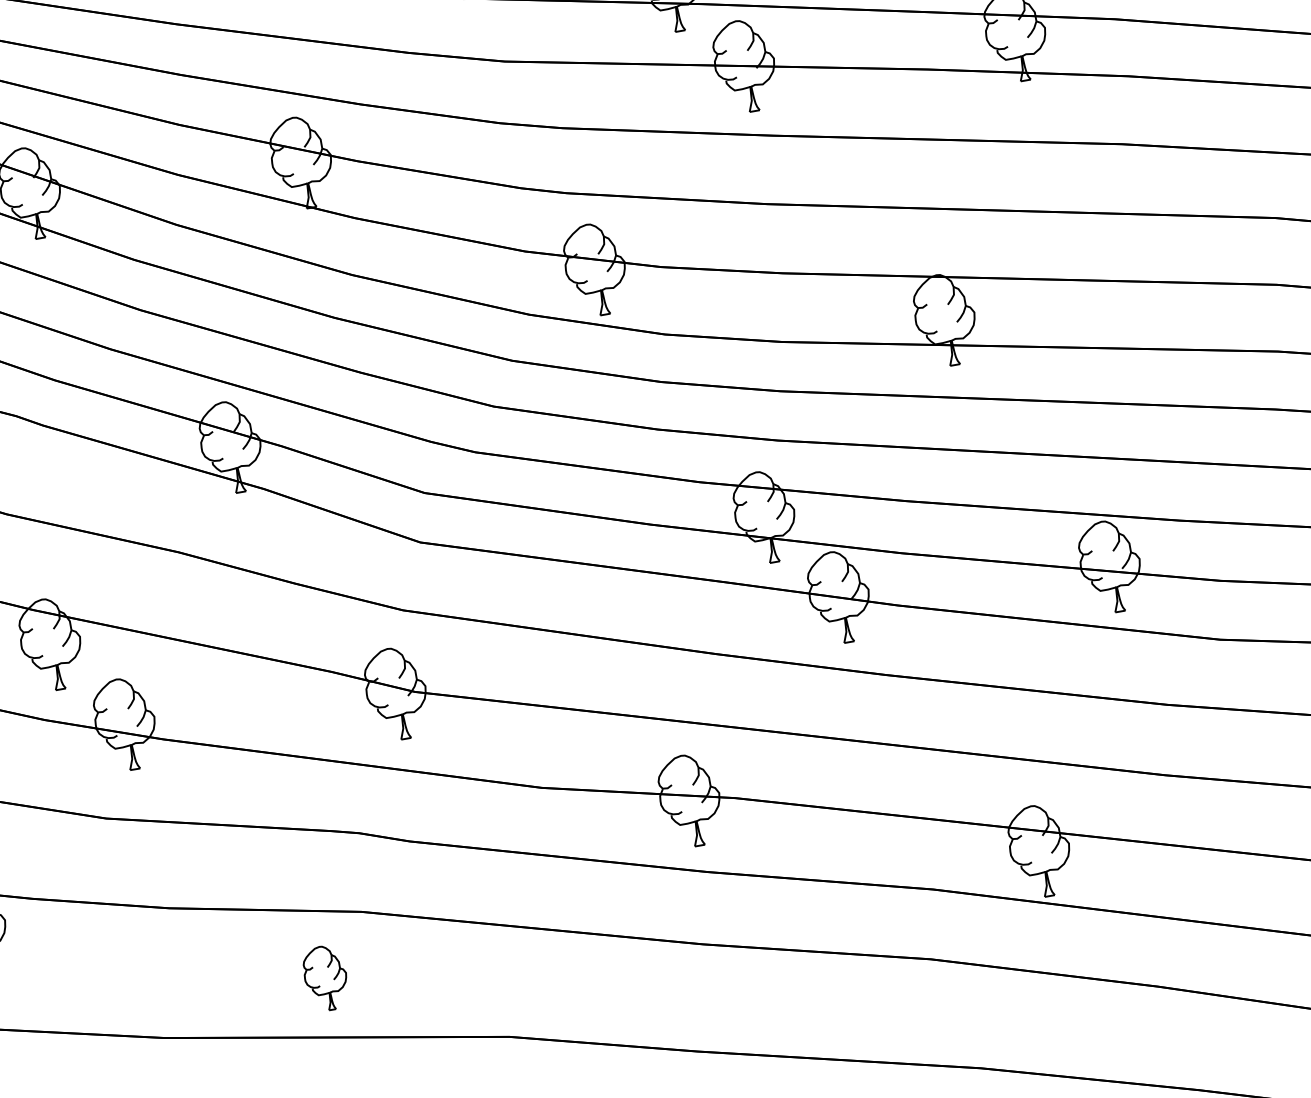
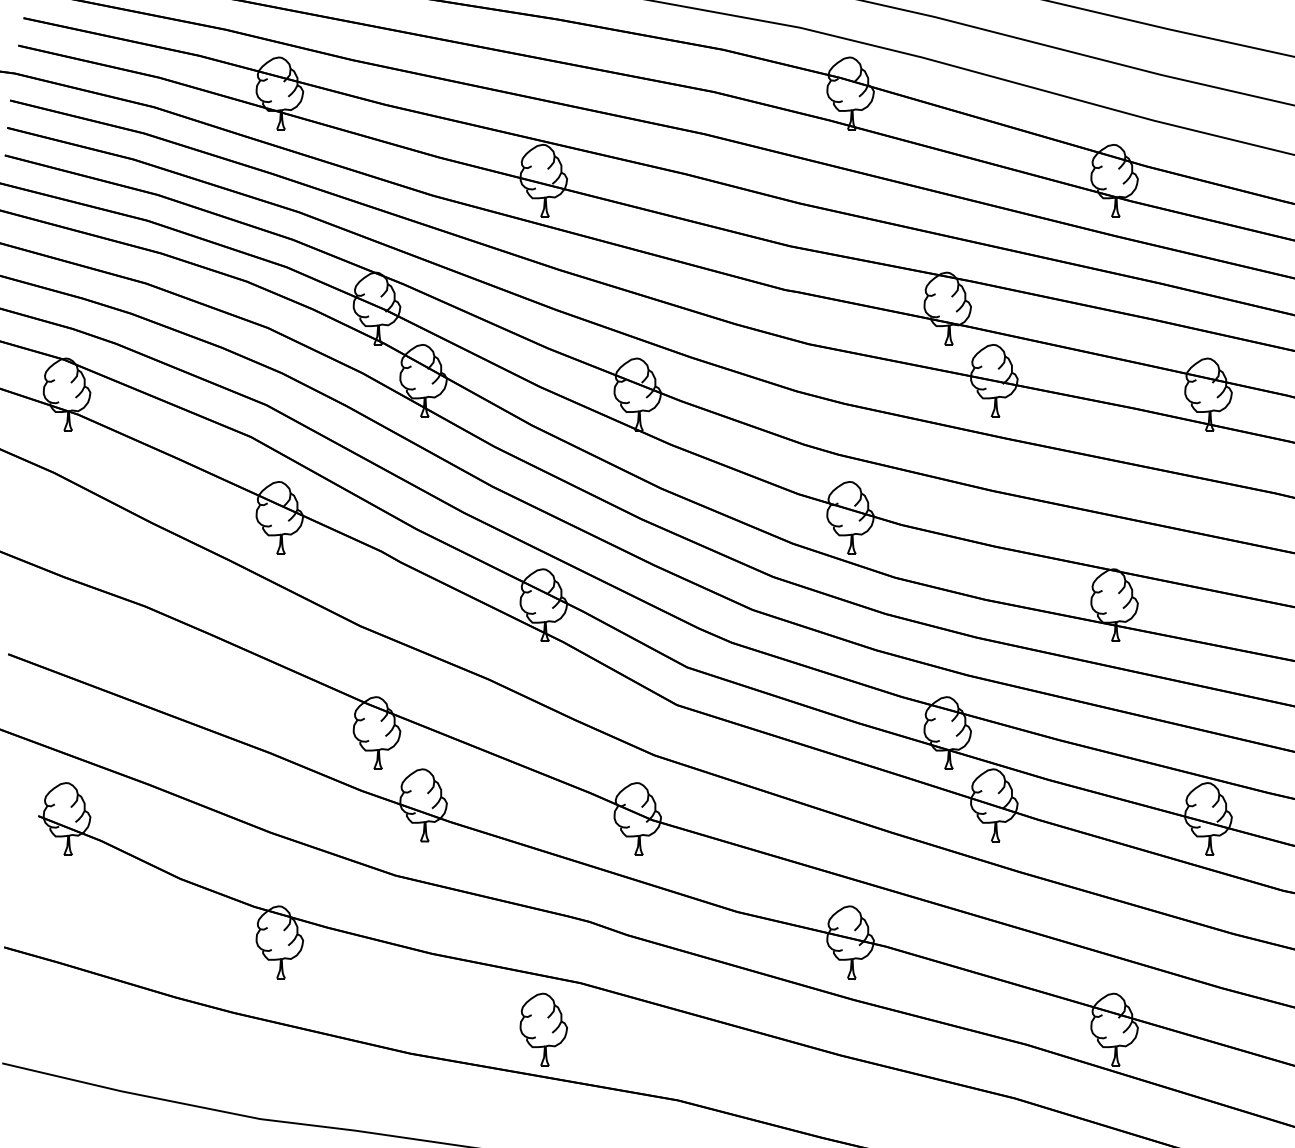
part: (325, 978) -> (543, 1029), size x1.43

